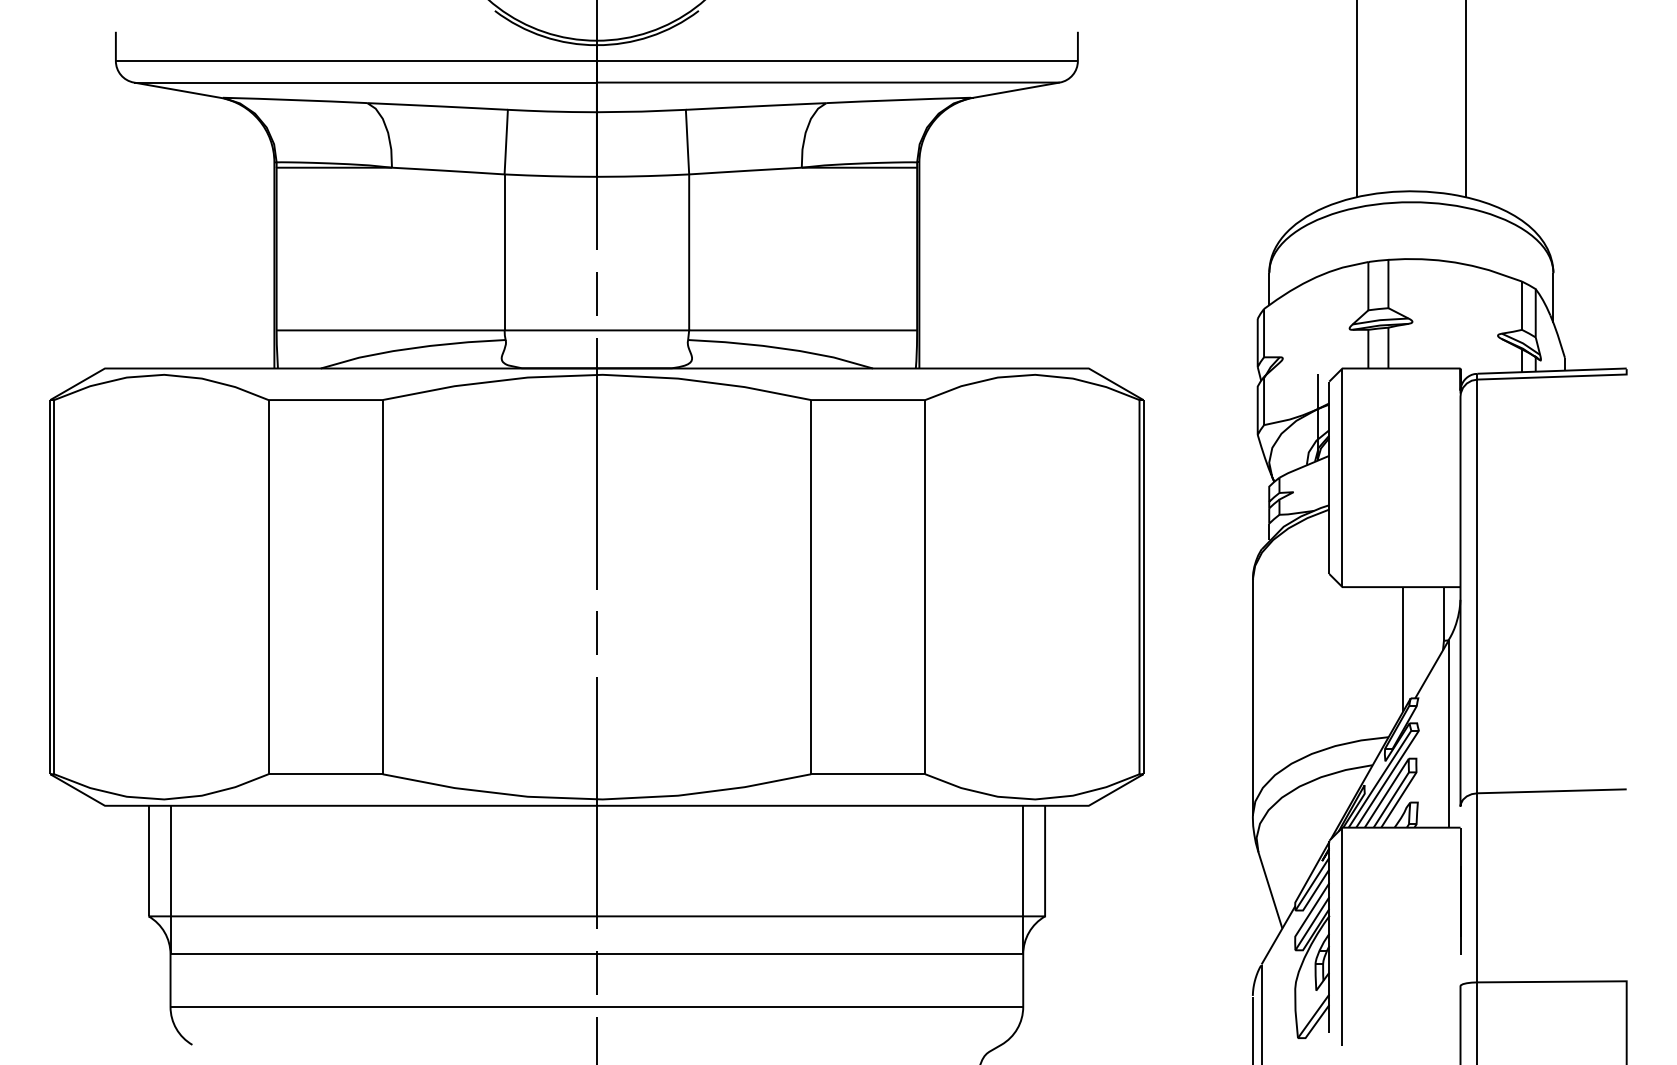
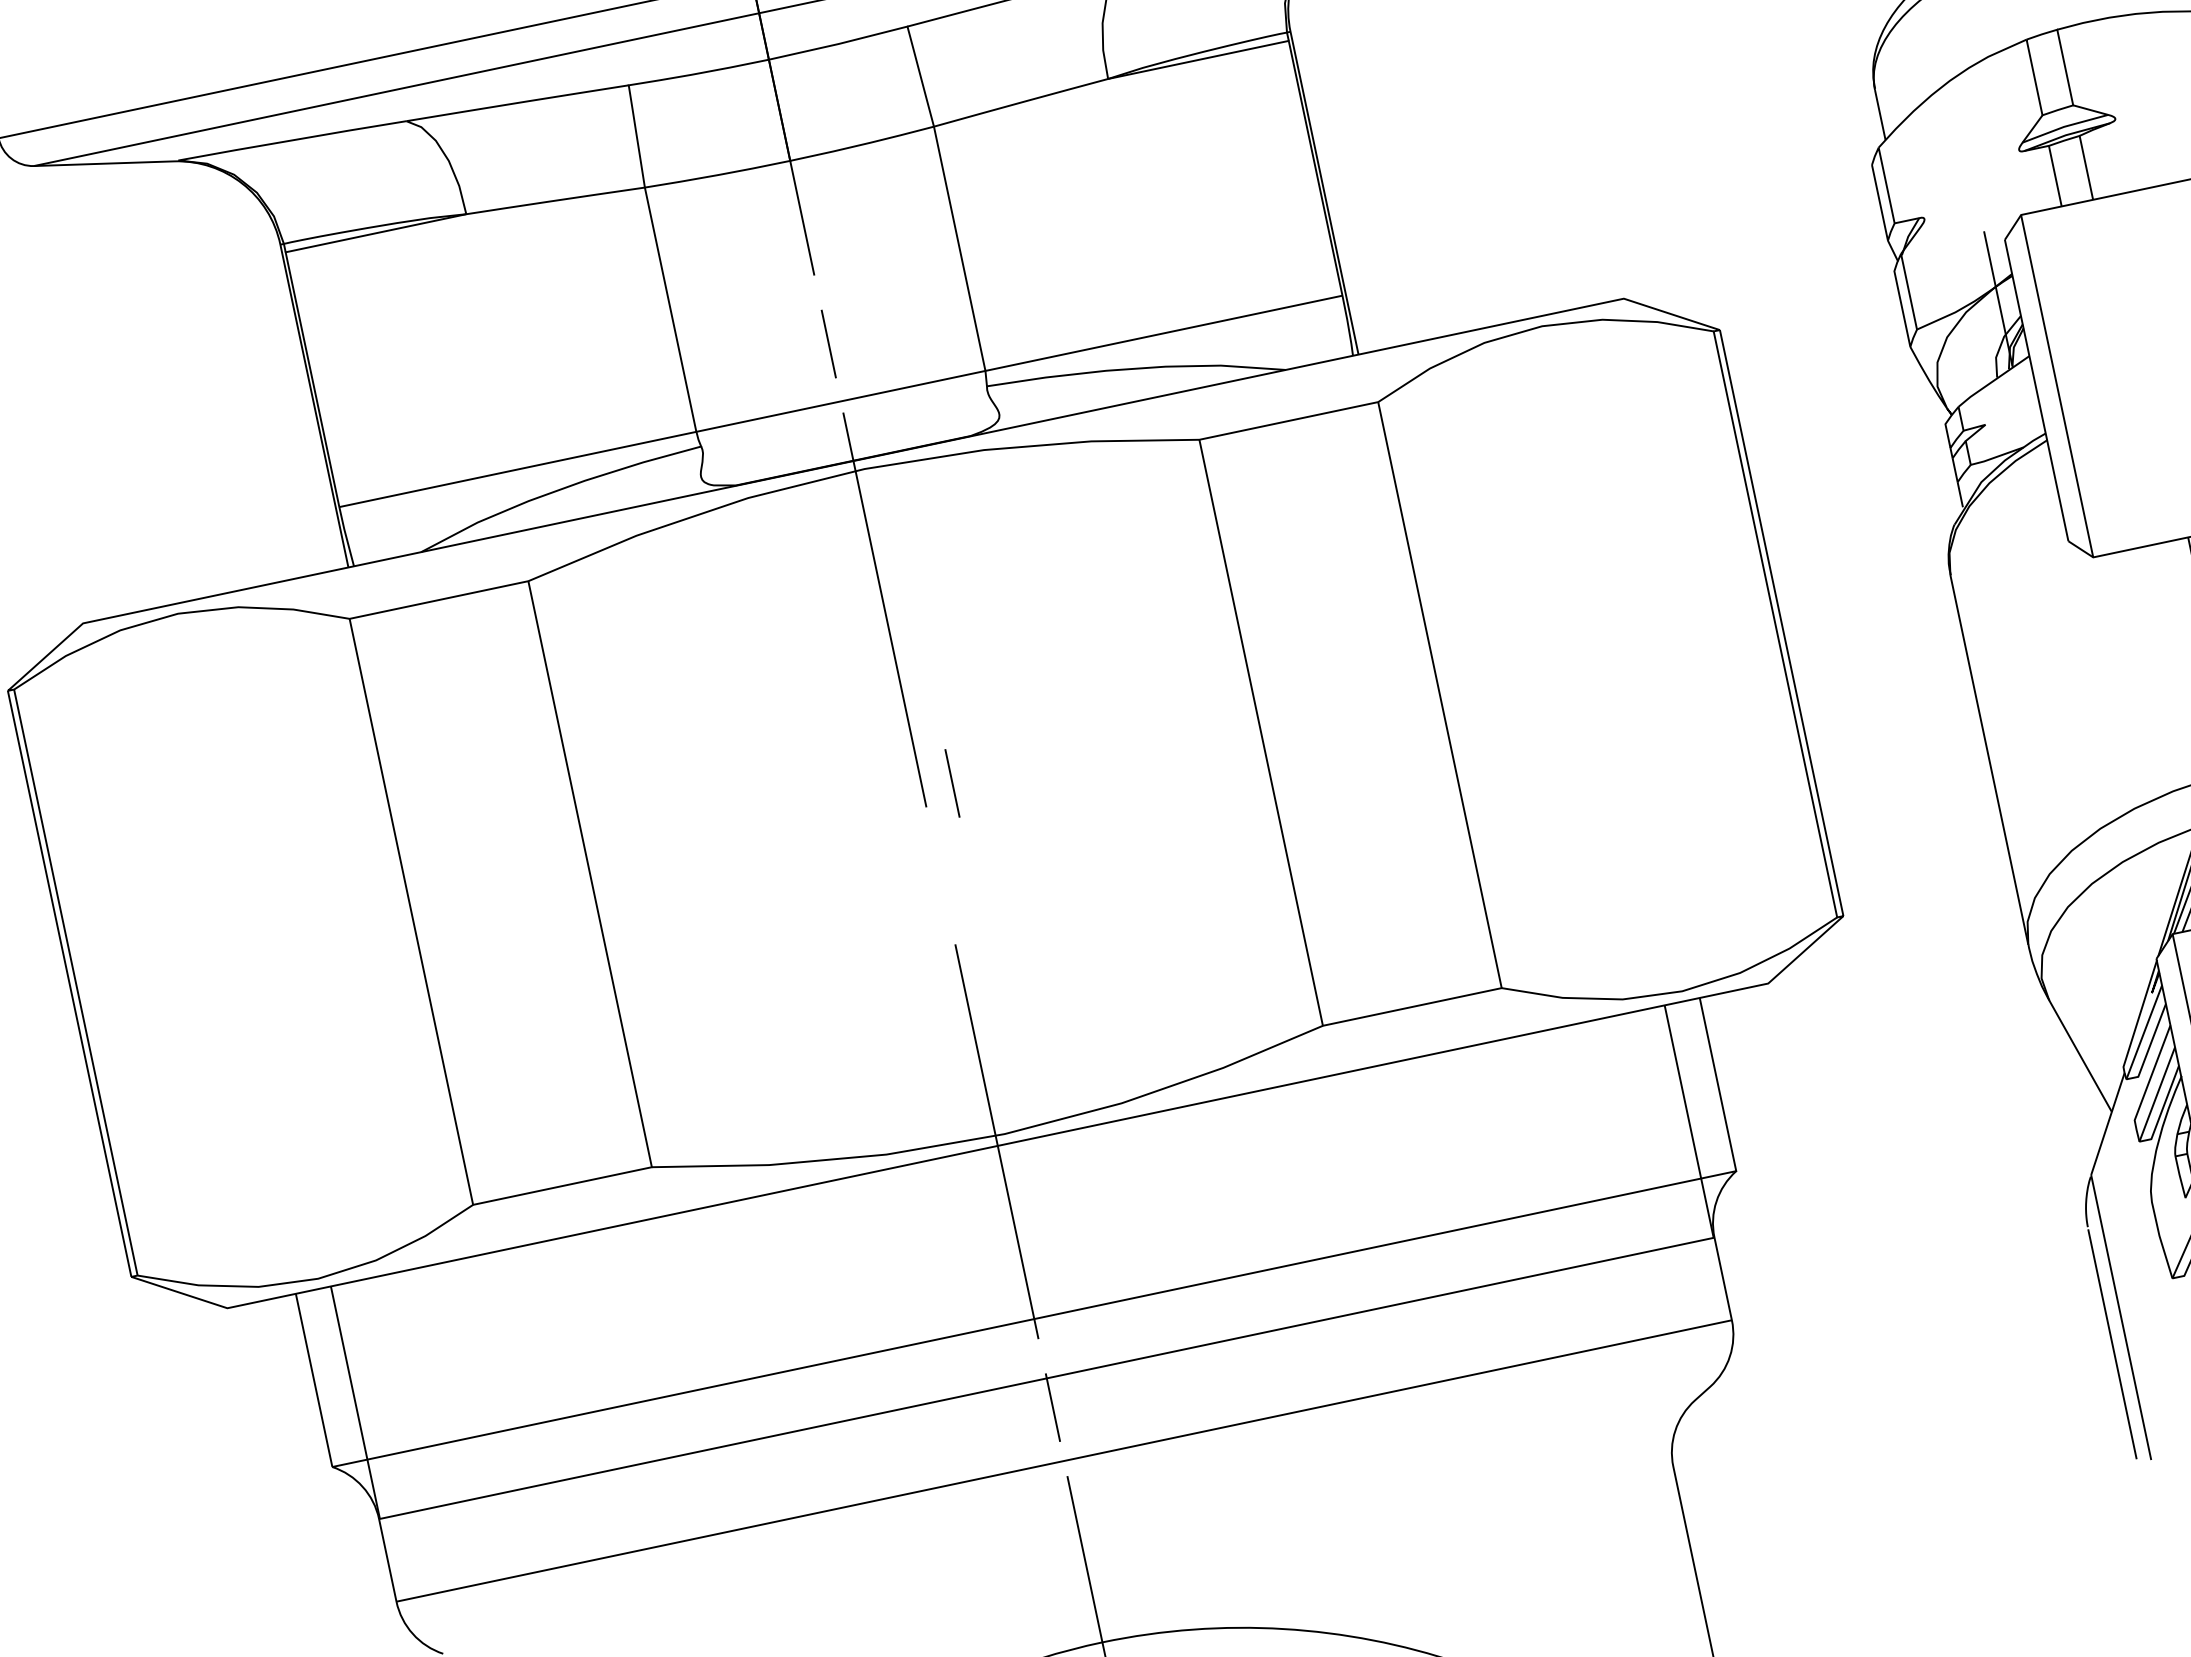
line: (596, 632) -> (951, 782), moved

